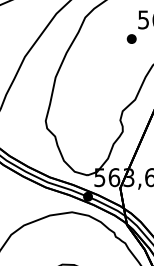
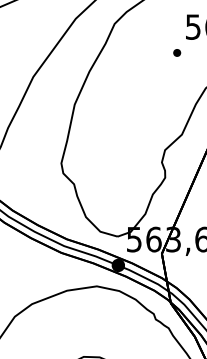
part: (131, 38) -> (176, 52), size x0.6

